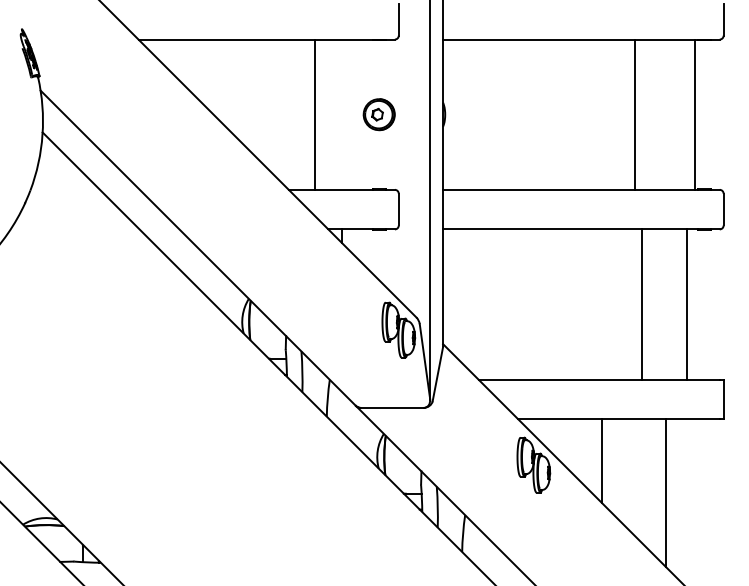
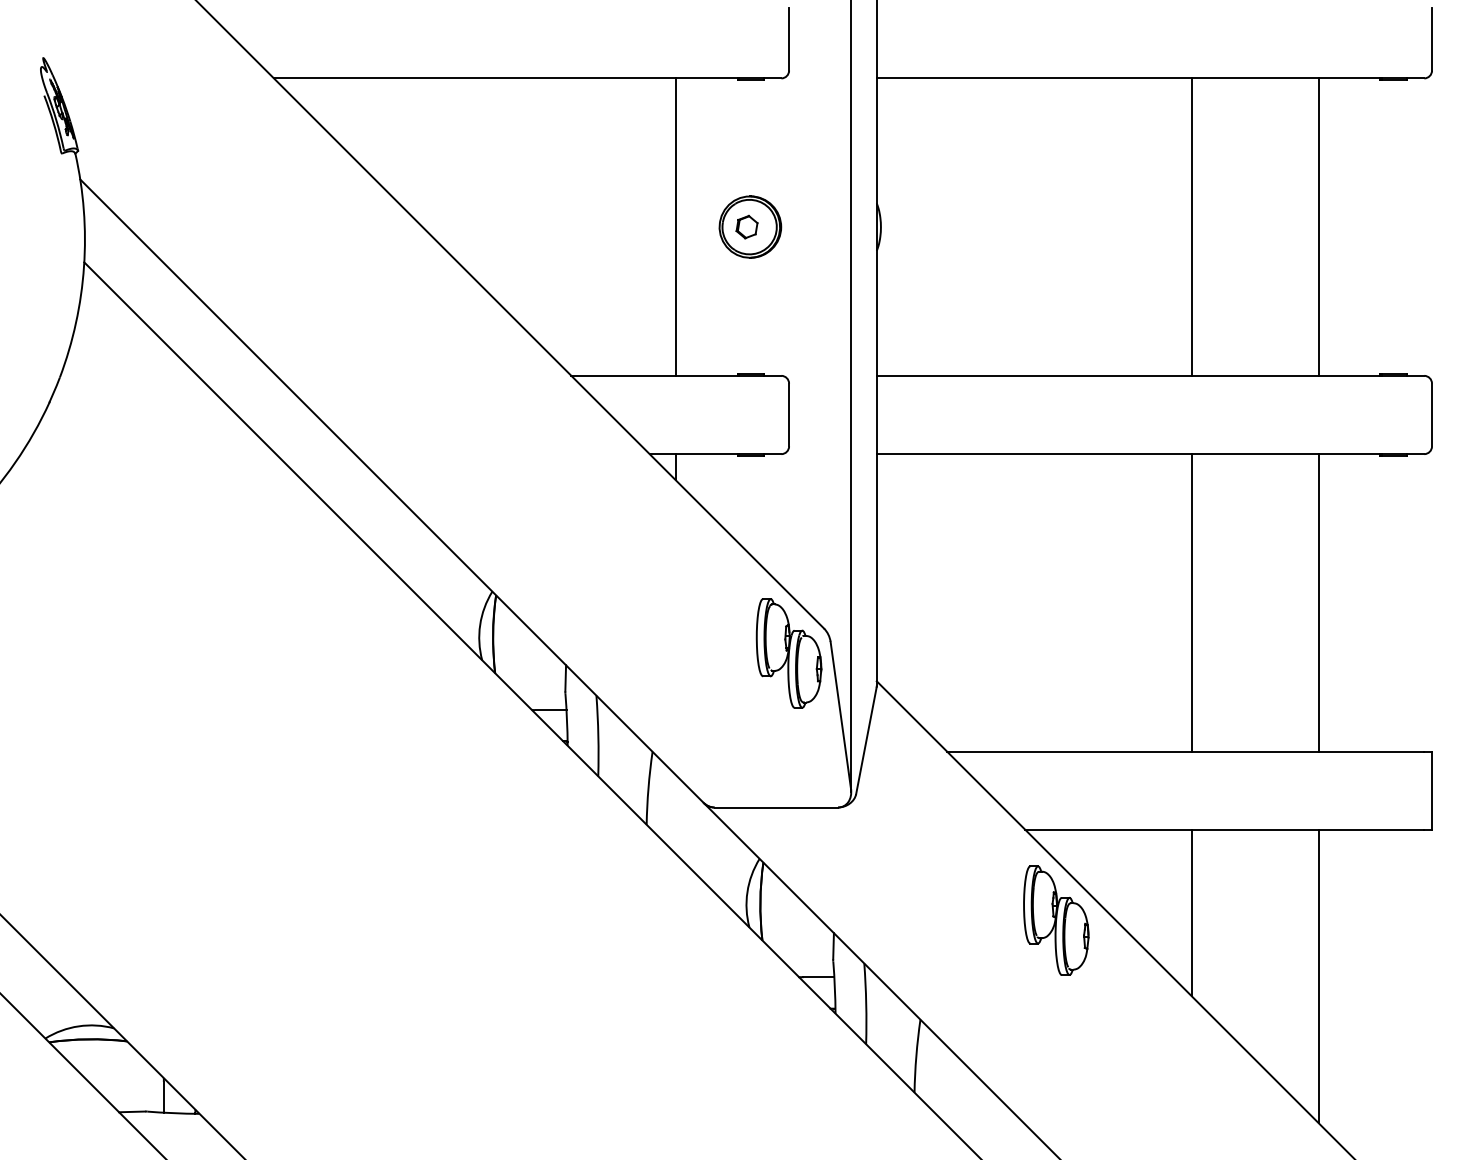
line: (314, 114) -> (675, 226), moved
line: (635, 114) -> (1192, 226), moved
line: (695, 114) -> (1318, 226), moved
line: (642, 304) -> (1192, 602), moved
line: (687, 304) -> (1318, 602), moved

